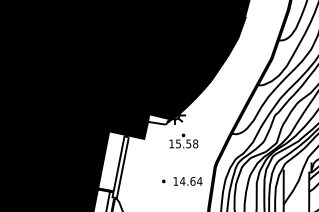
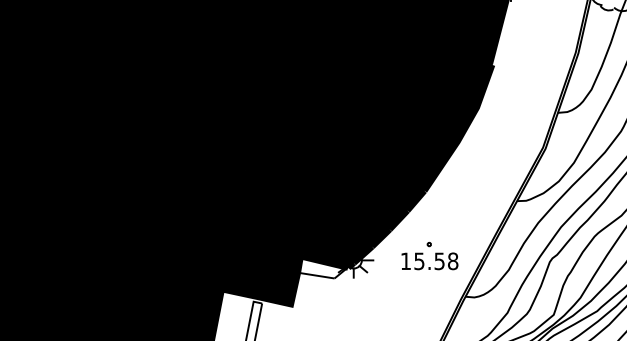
part: (183, 140) -> (429, 254), moved

